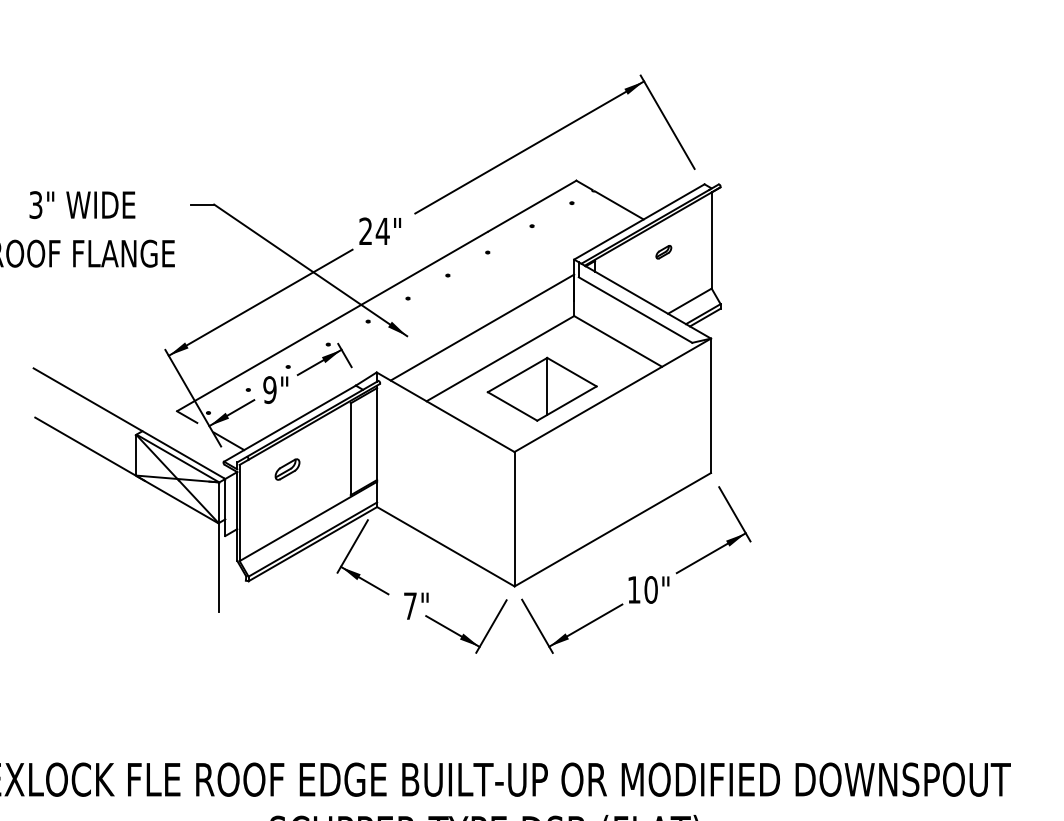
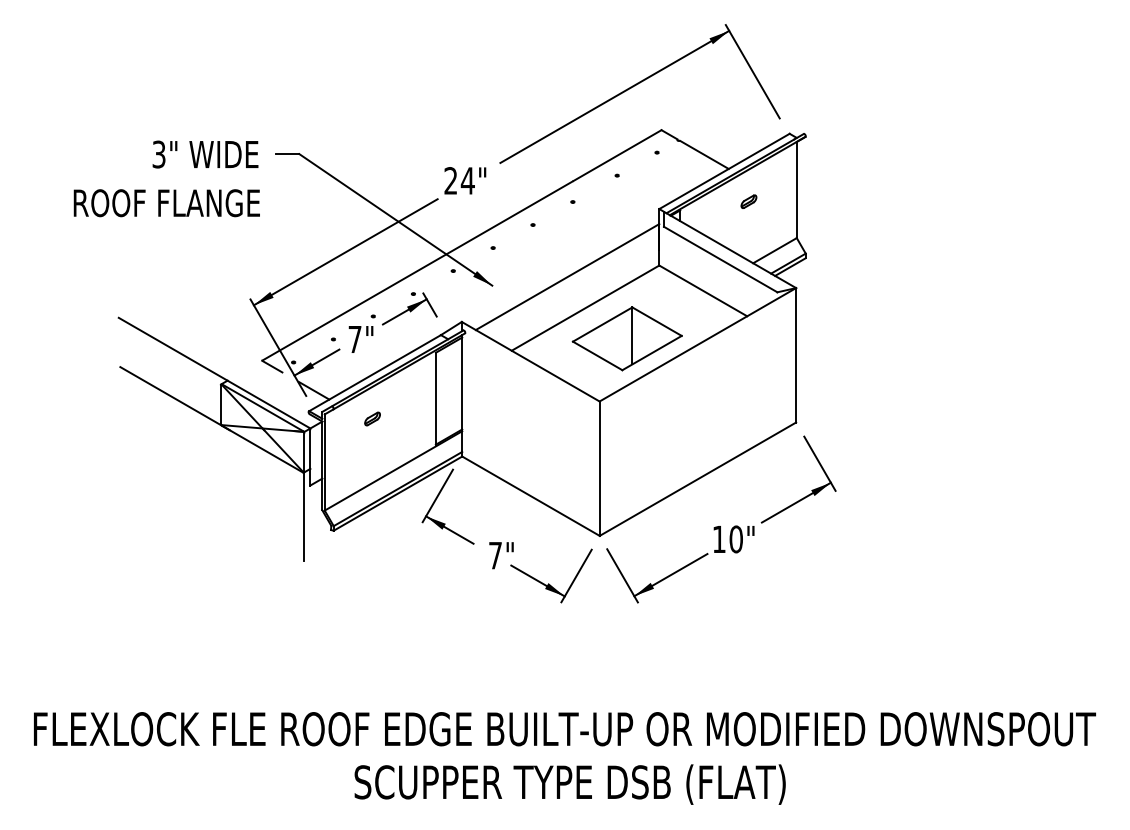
text: (82, 205) -> (205, 154), moved
text: (269, 390) -> (354, 339), 9" -> 7"
part: (287, 469) -> (372, 418), size x0.62

